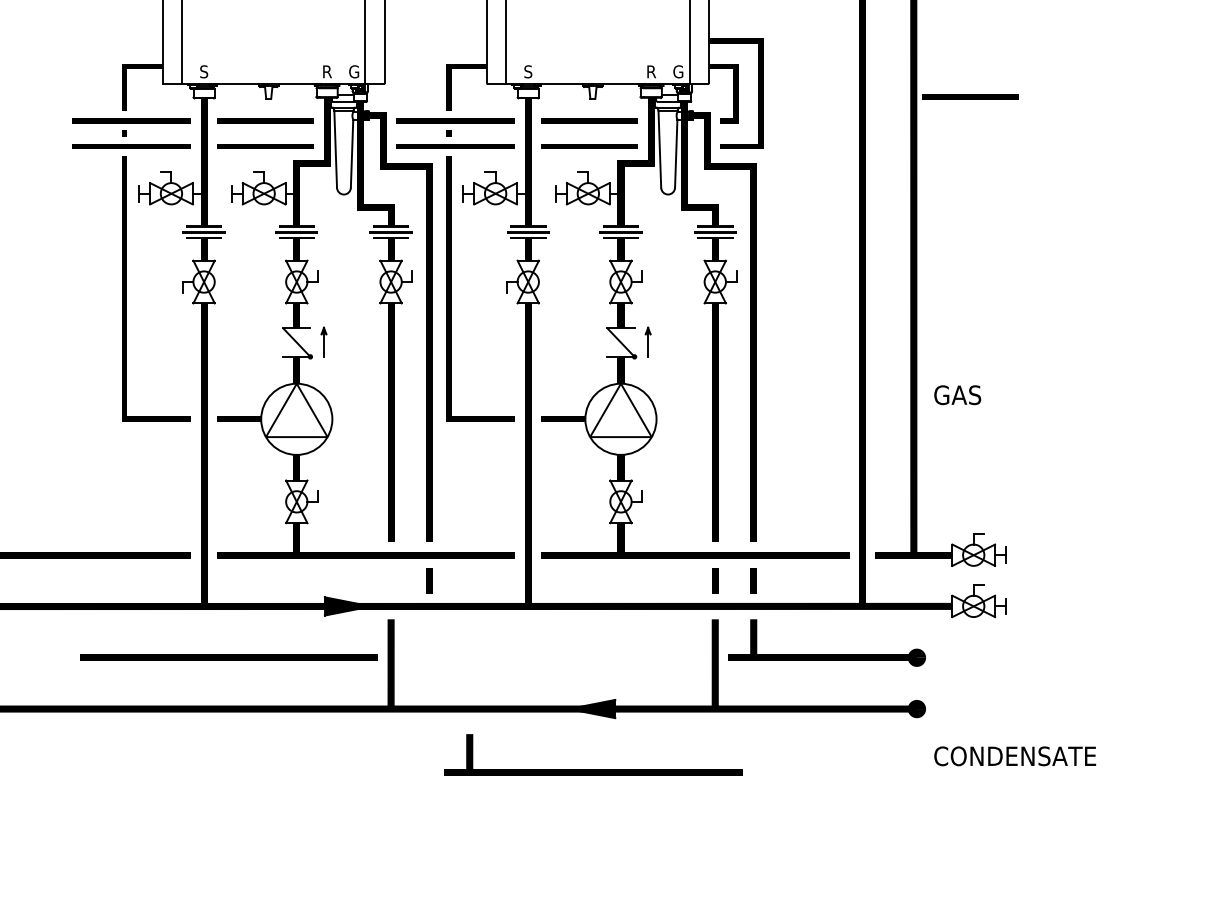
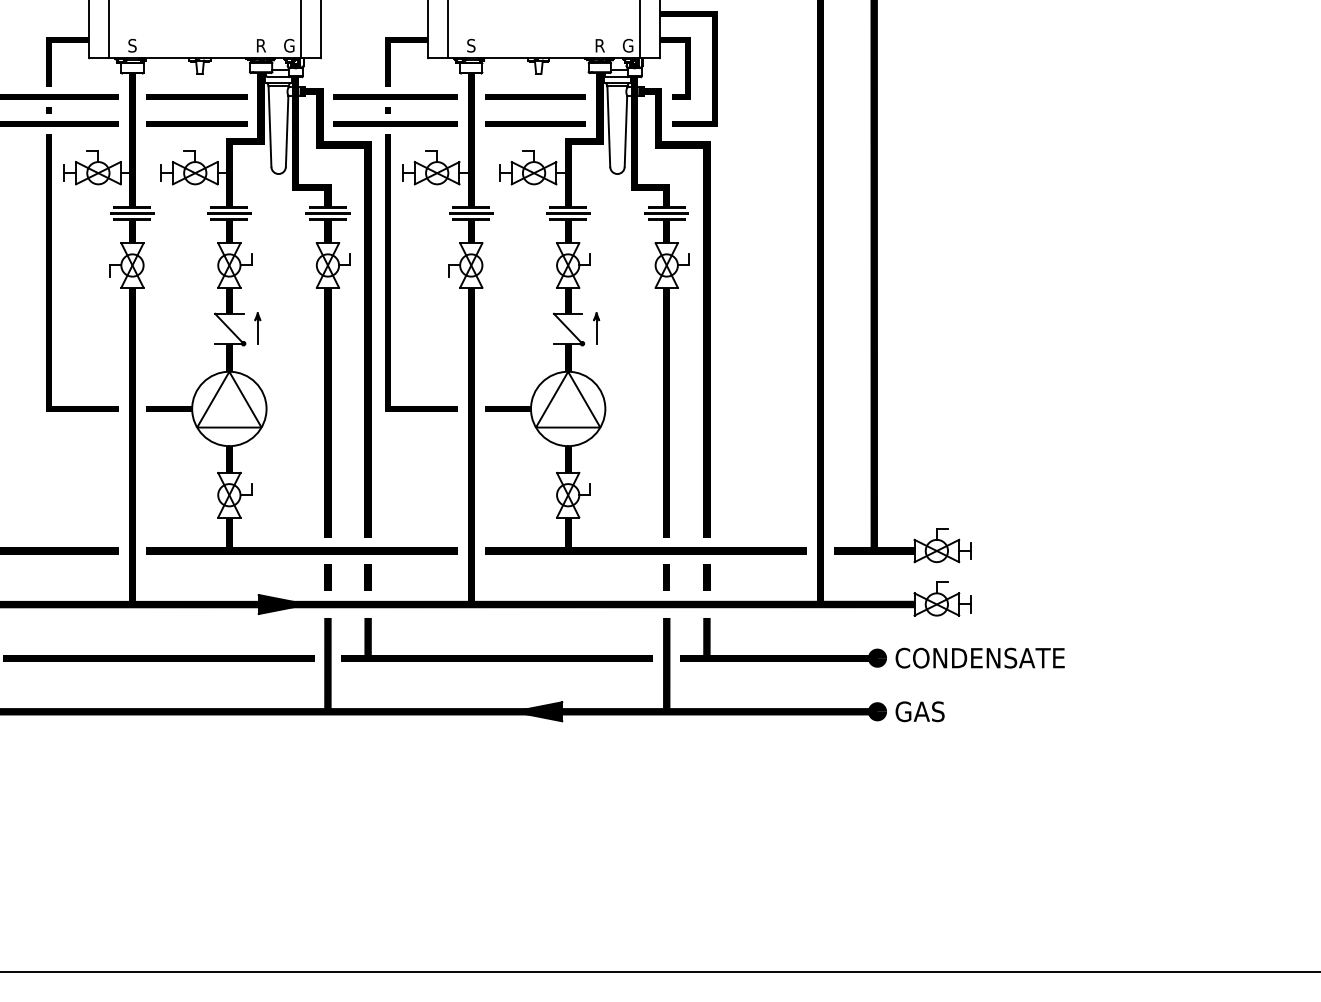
line: (970, 96) -> (933, 71), removed
text: (957, 394) -> (919, 711), moved
line: (390, 580) -> (327, 577), added
text: (1014, 755) -> (979, 657), moved
part: (592, 770) -> (496, 655), moved

